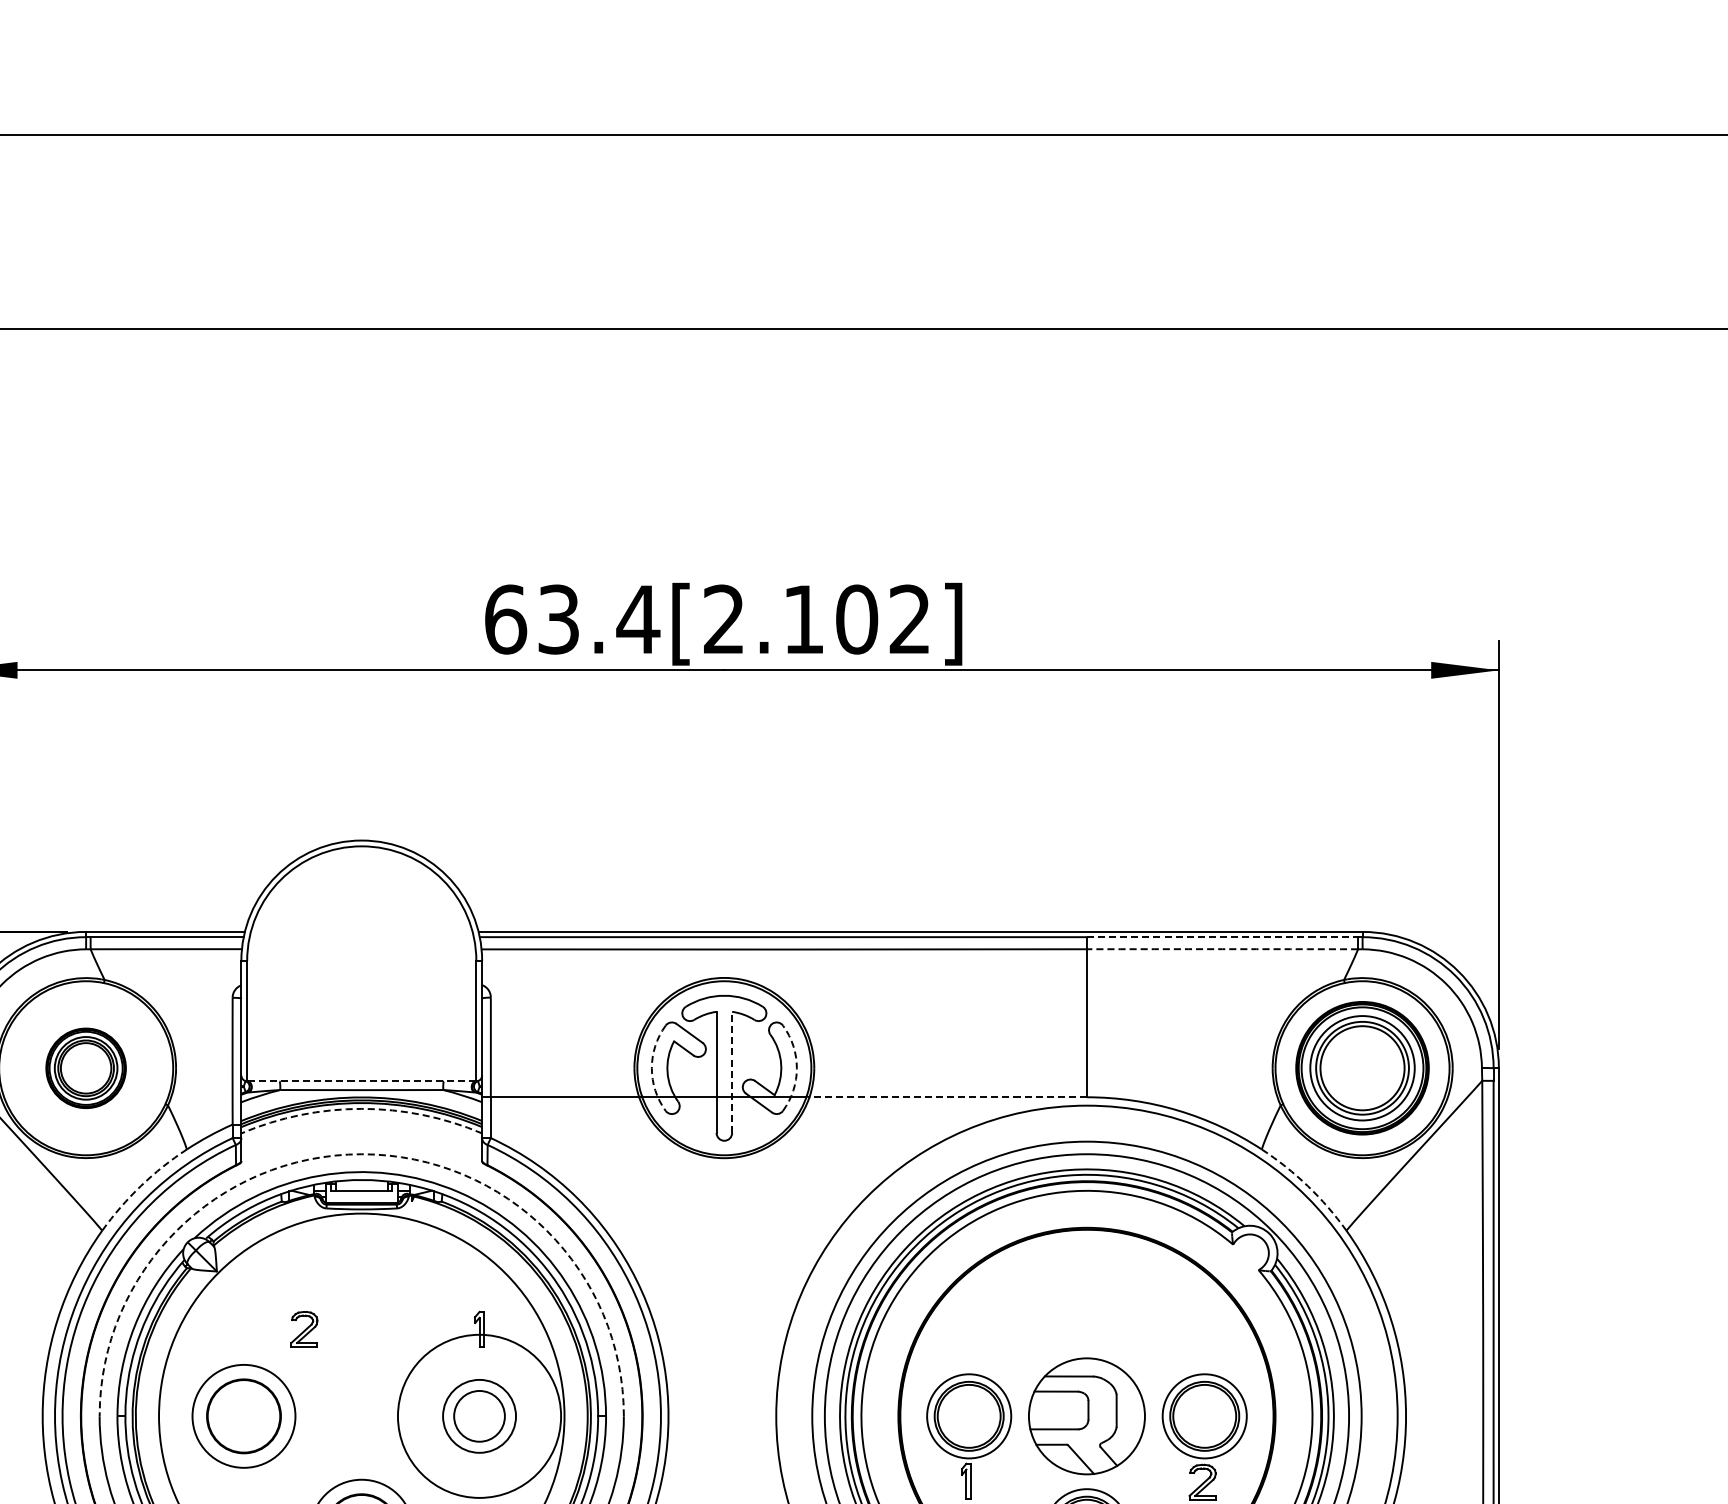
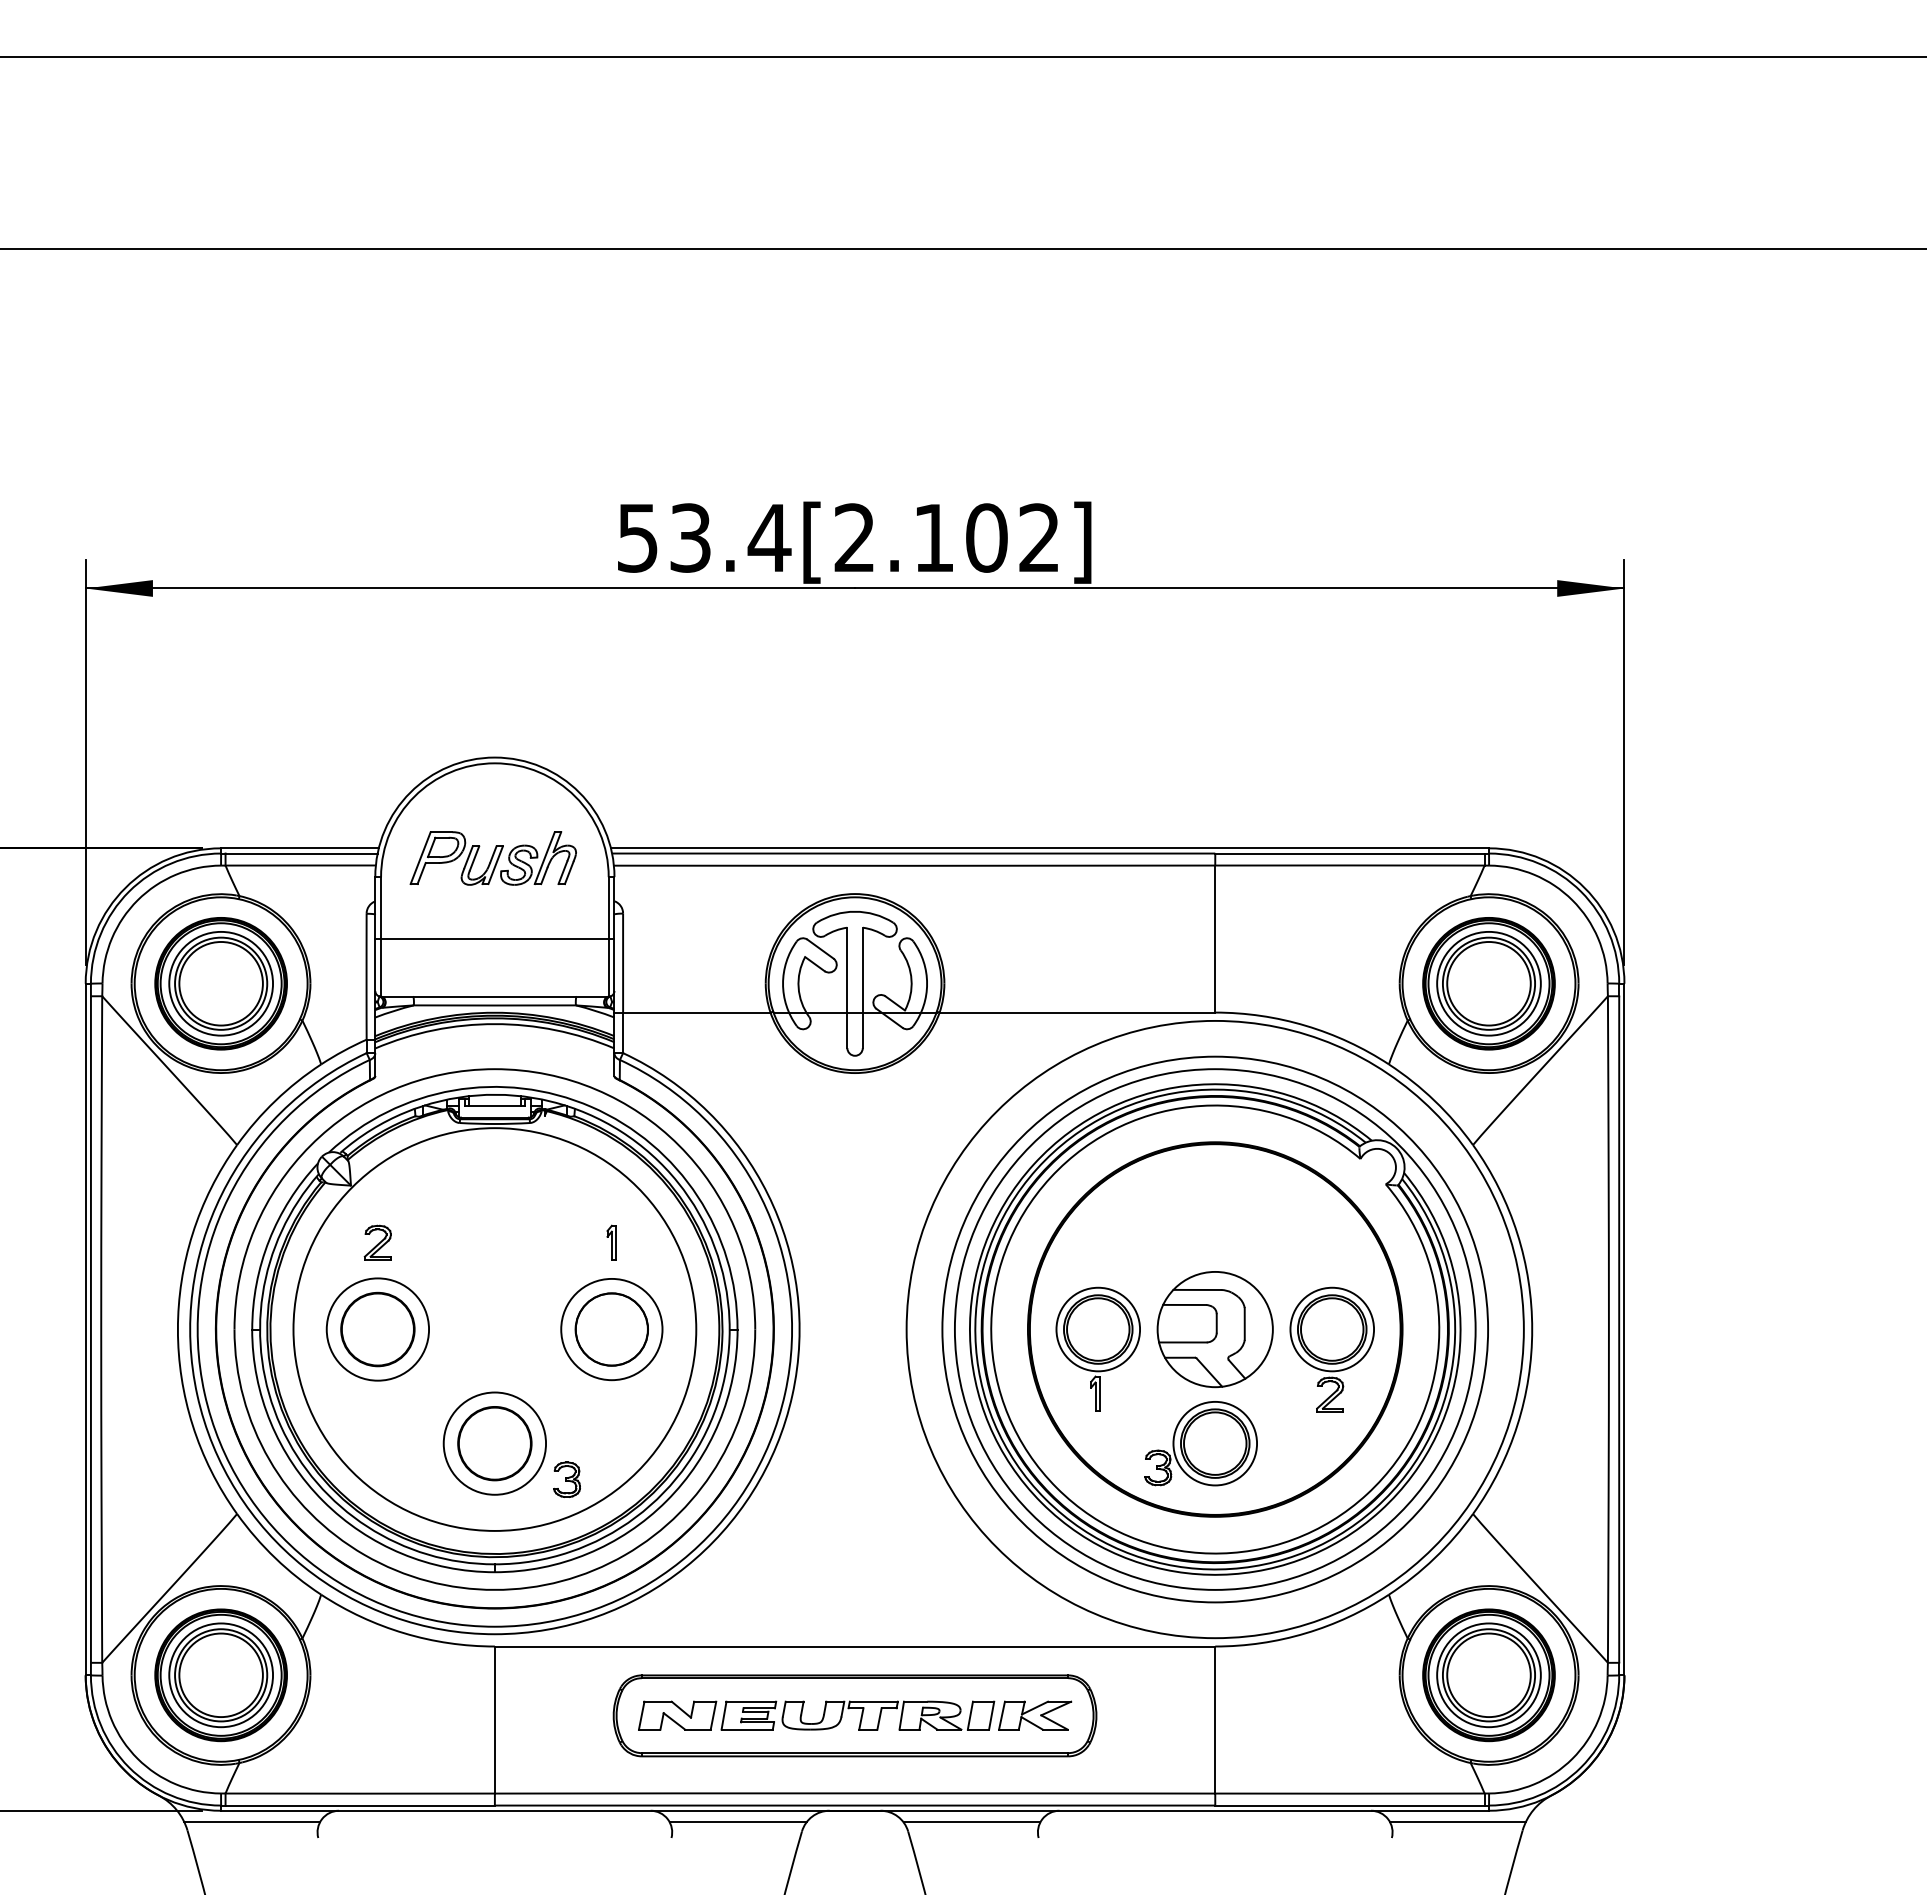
text: (506, 619) -> (638, 537), 63.4[2.102] -> 53.4[2.102]
line: (1222, 937) -> (1349, 853), dashed -> solid
part: (359, 942) -> (492, 858), added
arc: (1222, 949) -> (1349, 865), dashed -> solid
line: (361, 1023) -> (494, 939), added
part: (85, 1067) -> (220, 983), size x1.67
arc: (652, 1067) -> (783, 983), dashed -> solid
arc: (797, 1067) -> (927, 983), dashed -> solid
line: (731, 1072) -> (862, 987), dashed -> solid
line: (361, 1081) -> (494, 996), dashed -> solid
line: (948, 1097) -> (1077, 1012), dashed -> solid
arc: (361, 1109) -> (494, 1024), dashed -> solid
arc: (361, 1154) -> (494, 1069), dashed -> solid
arc: (140, 1185) -> (275, 1100), dashed -> solid
arc: (1307, 1185) -> (1434, 1100), dashed -> solid
part: (303, 1328) -> (377, 1242), moved
circle: (479, 1416) -> (611, 1329), size x0.62
circle: (479, 1416) -> (611, 1329), size x1.43

